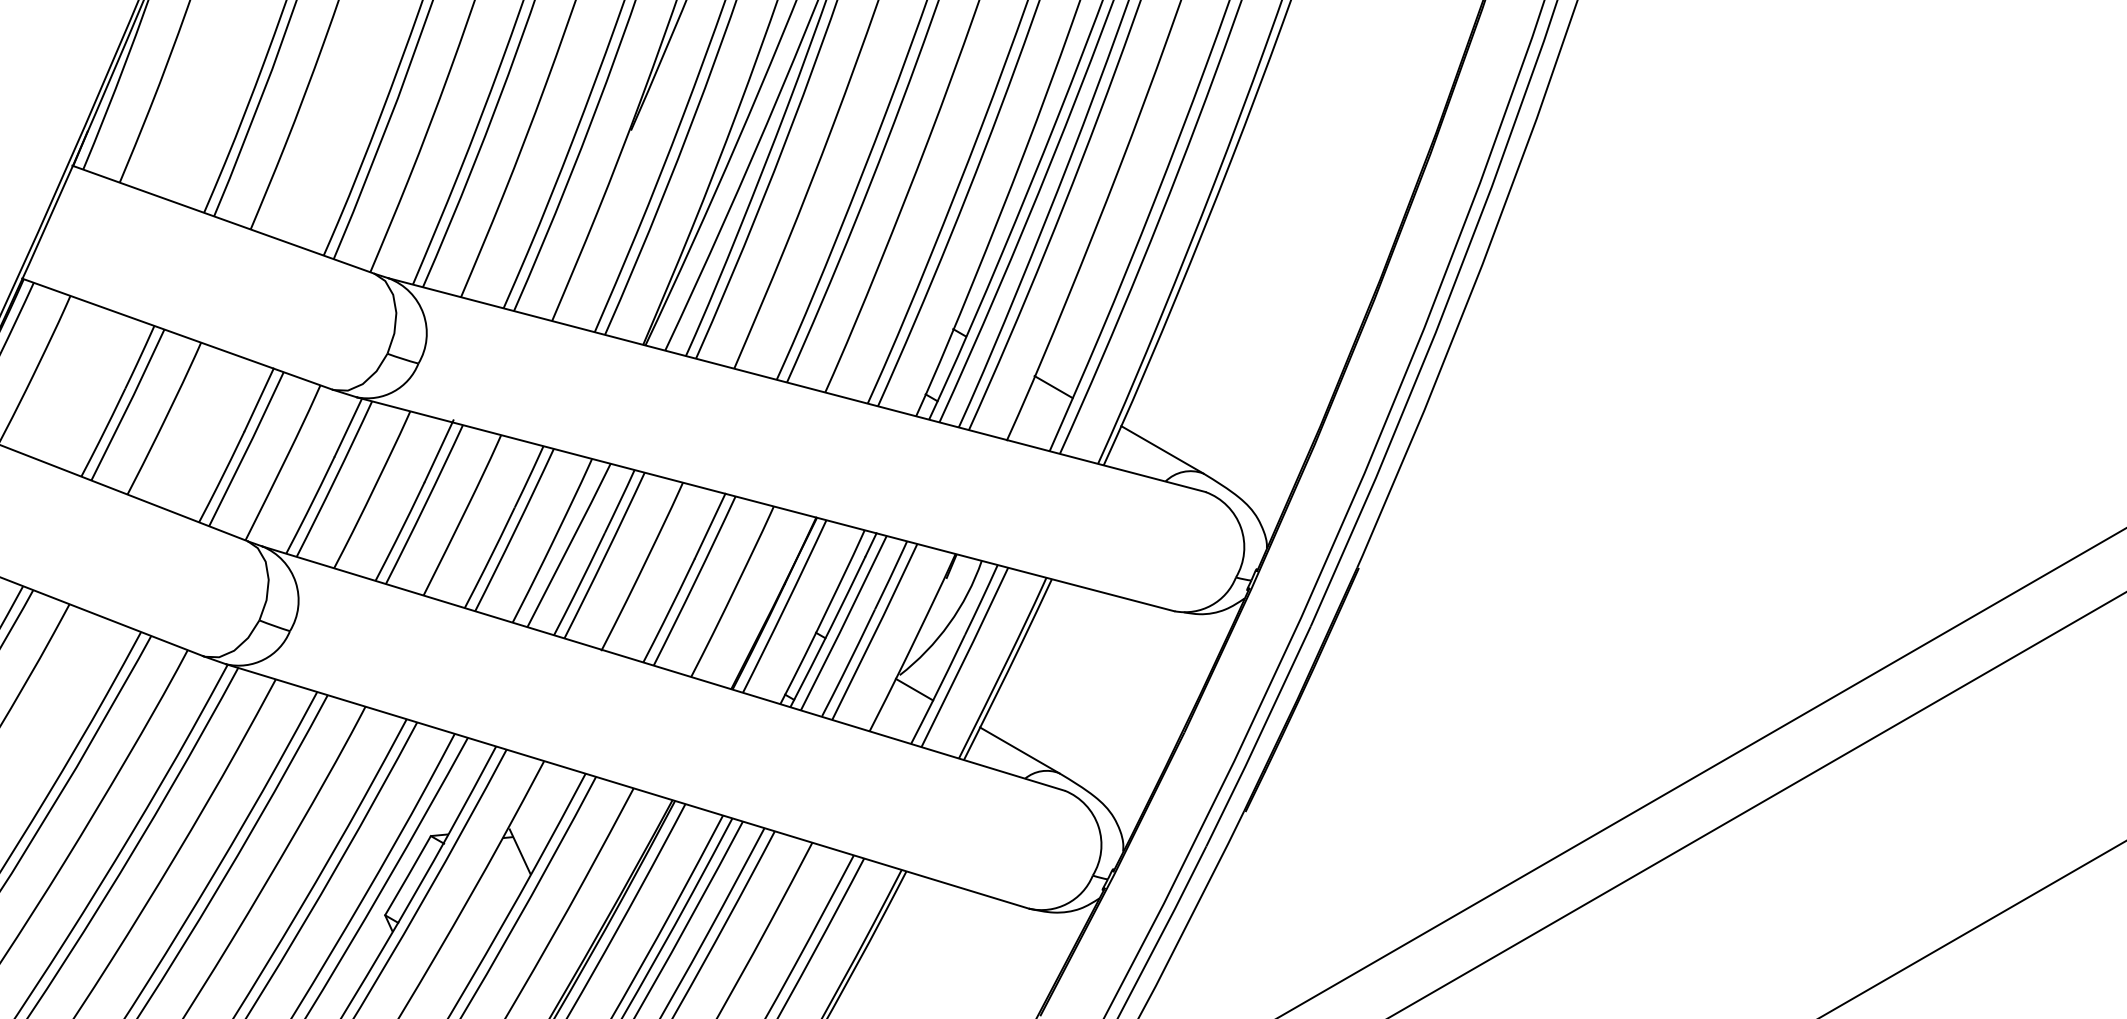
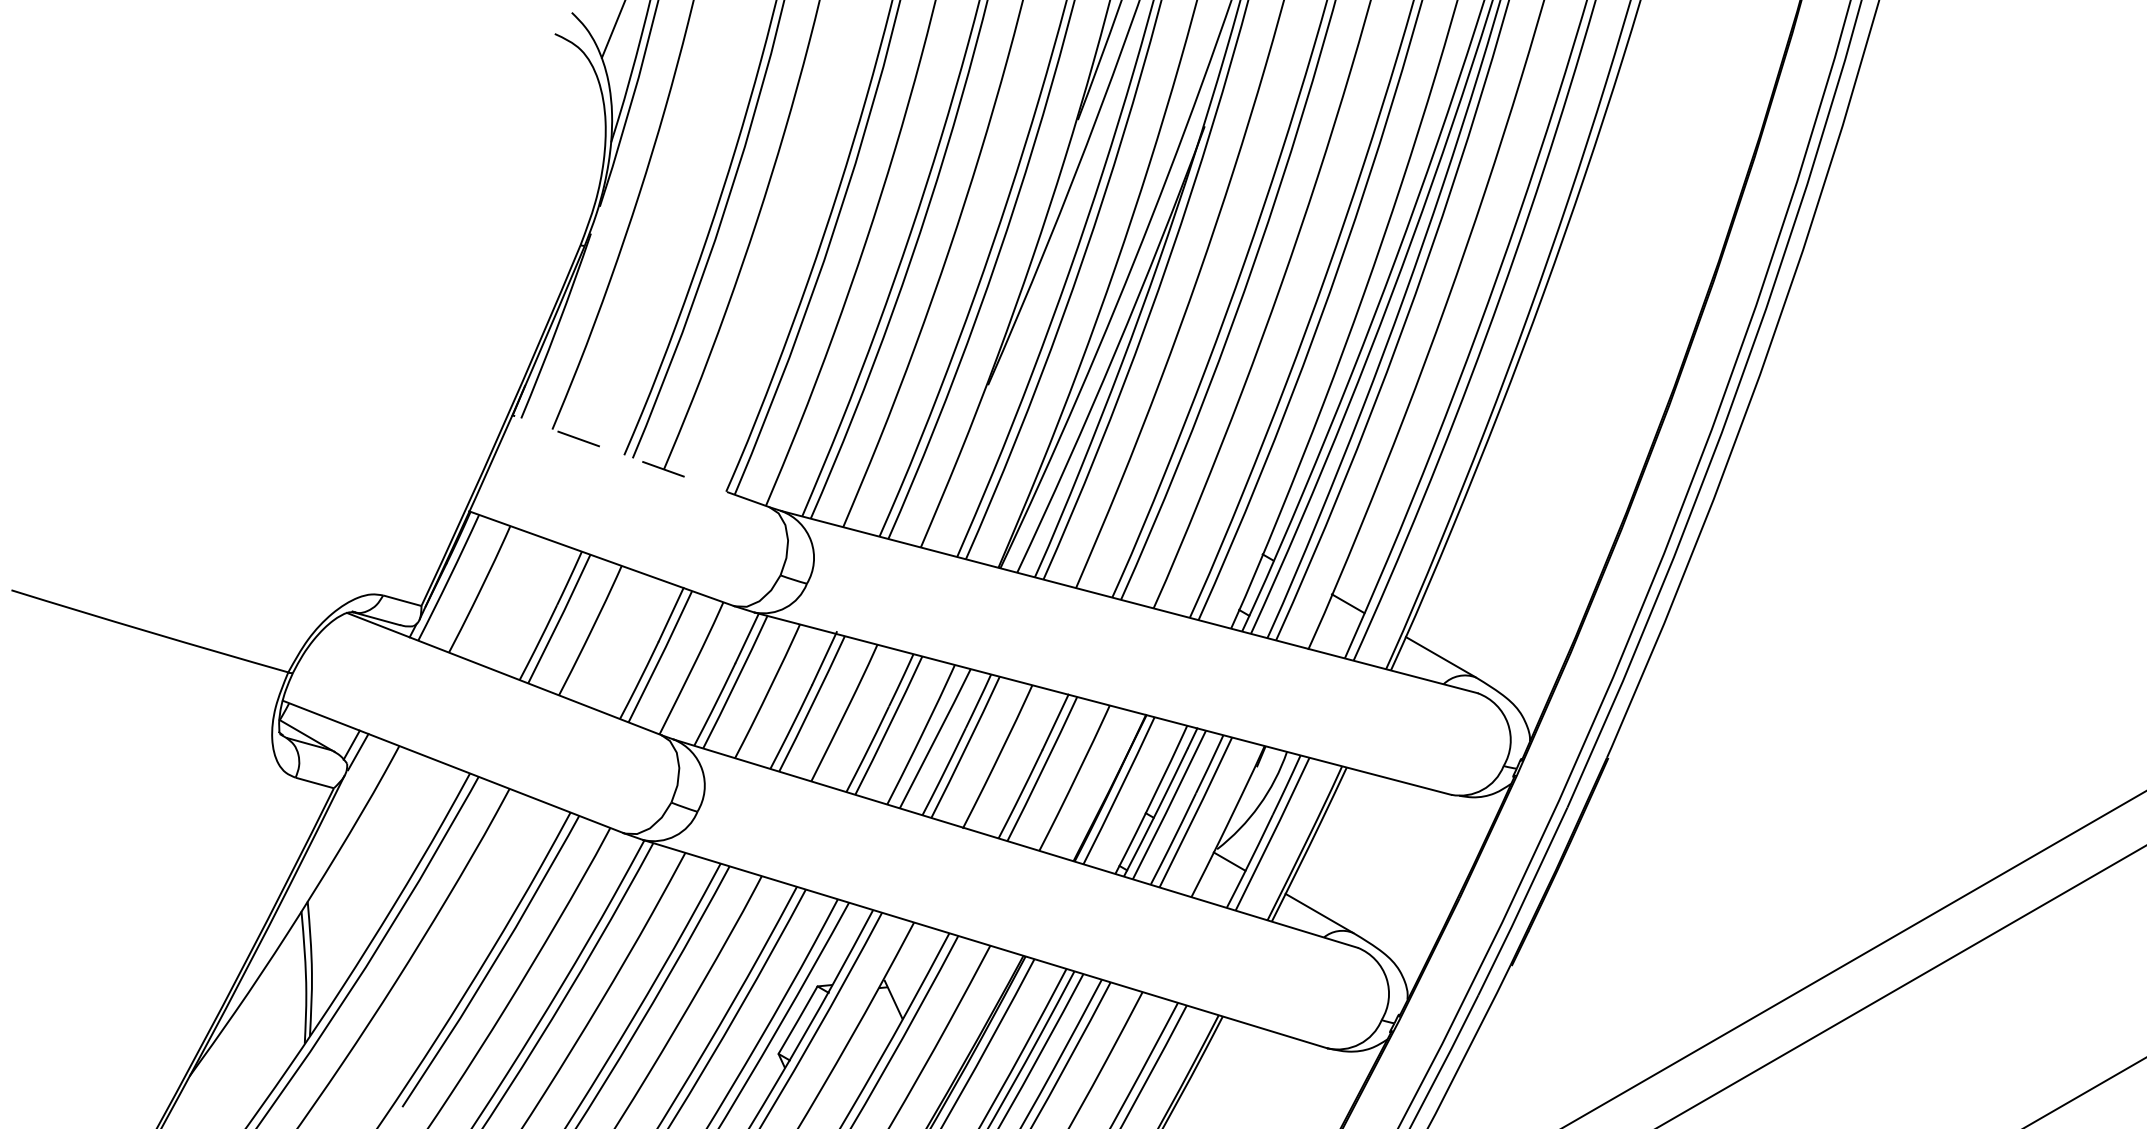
line: (223, 220) -> (640, 461), solid -> dashed

